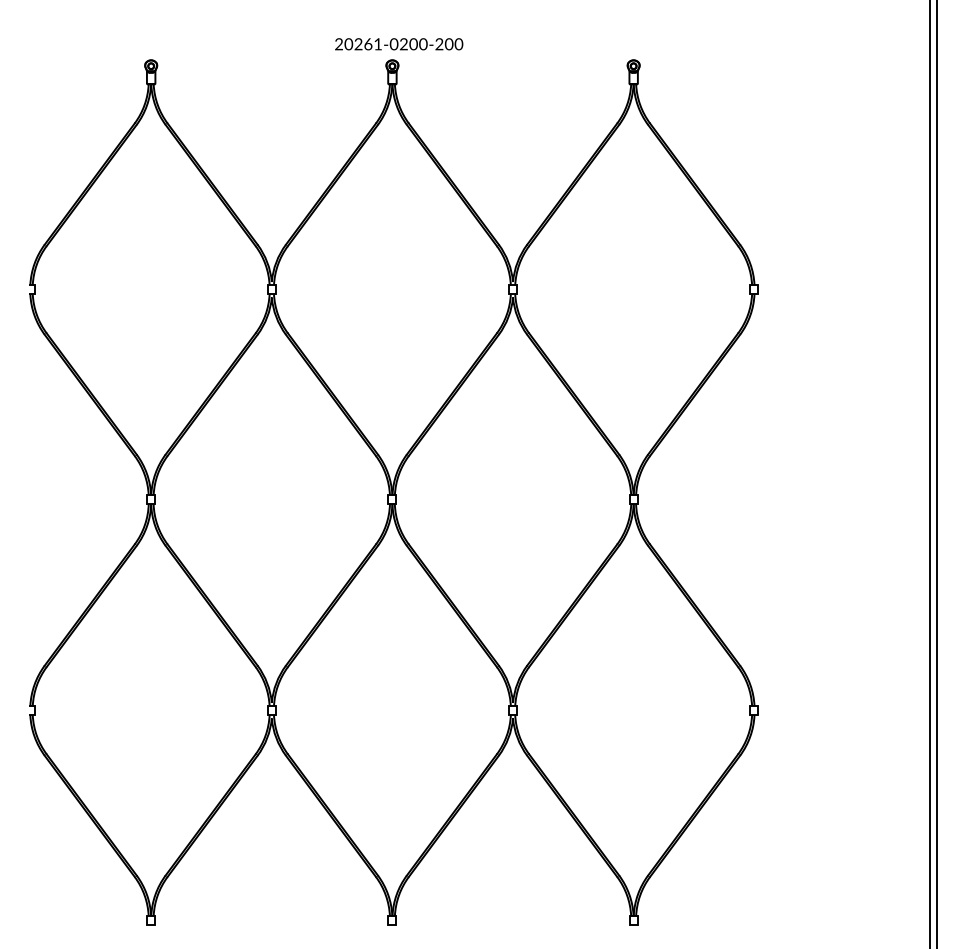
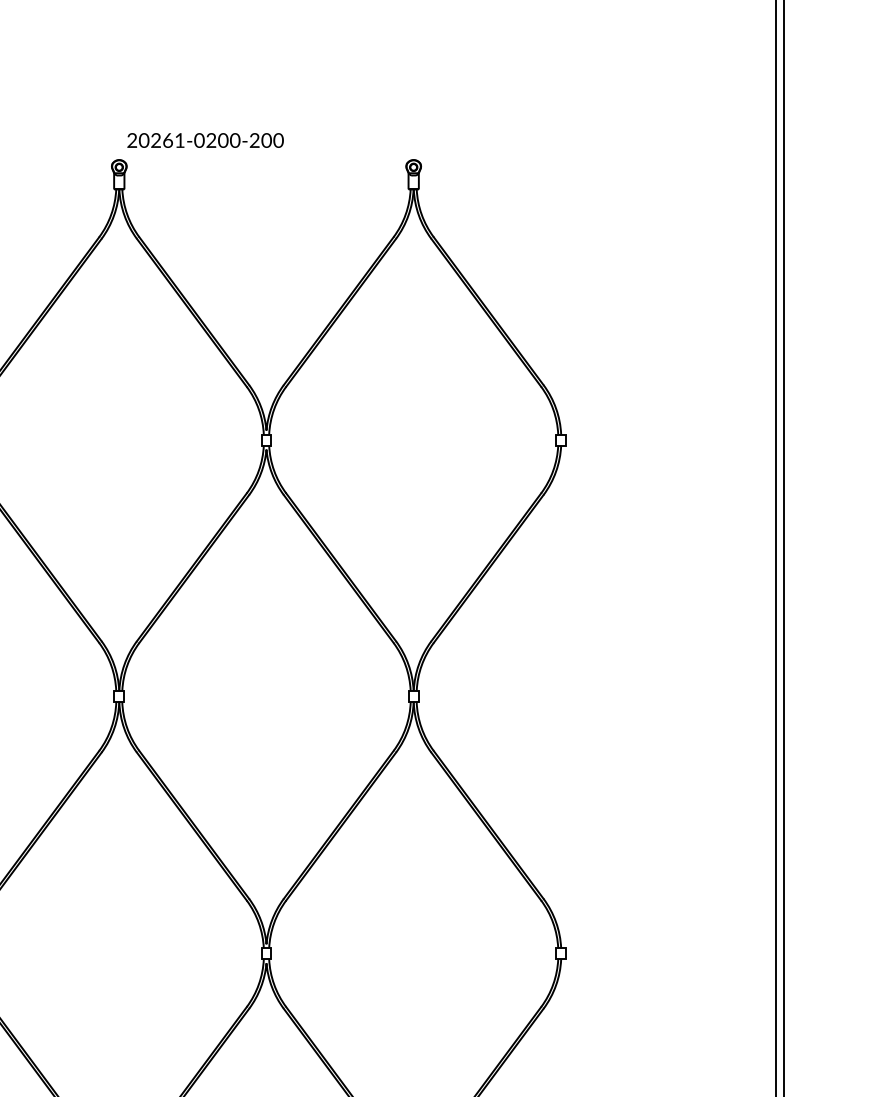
text: (399, 44) -> (206, 140), moved

